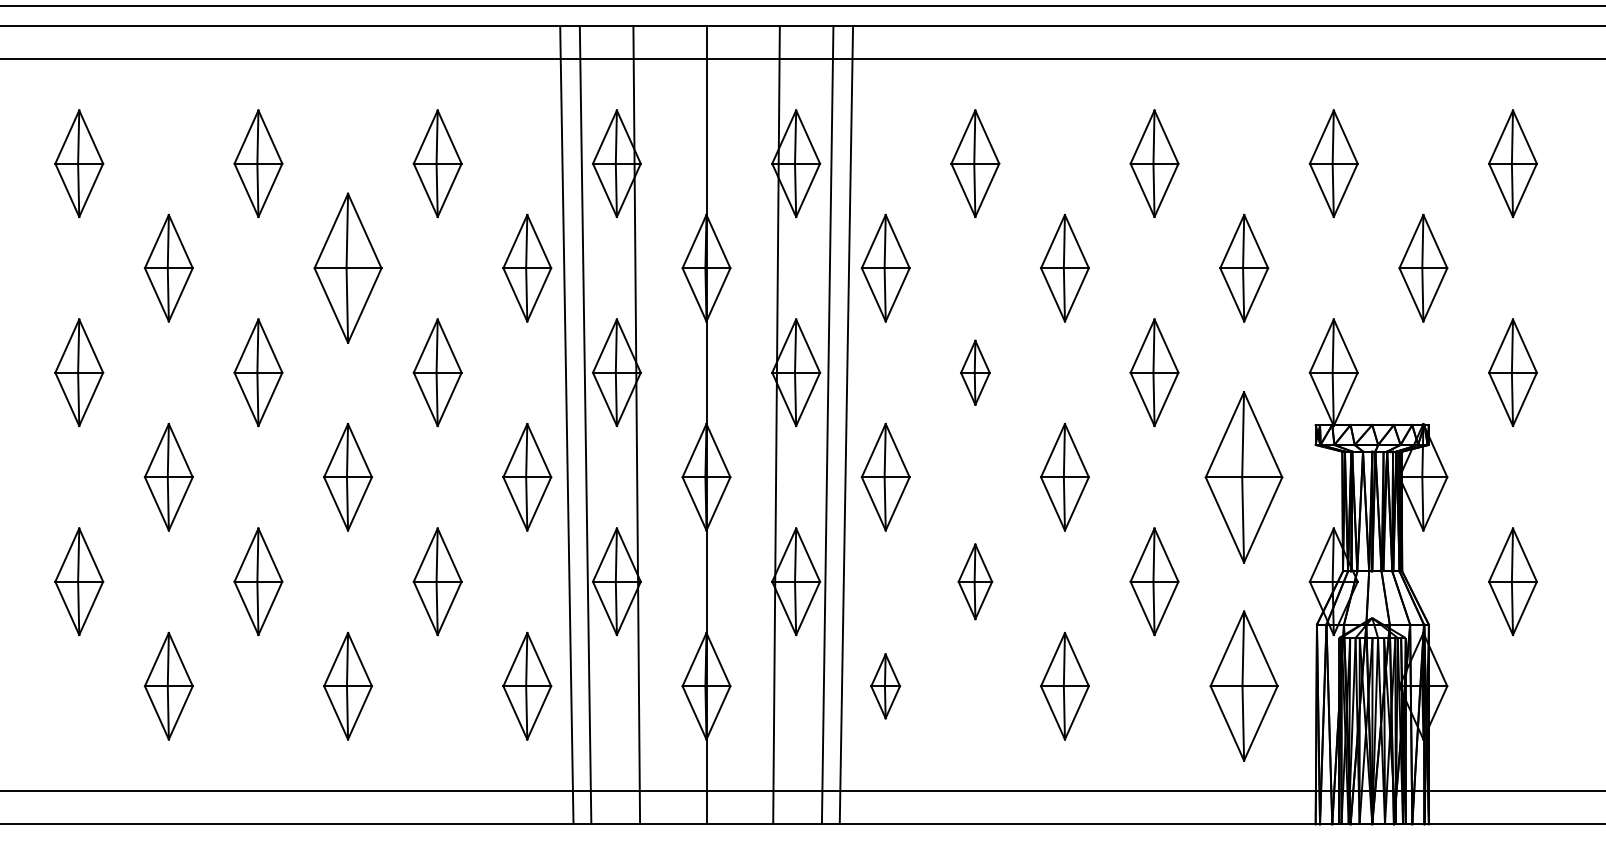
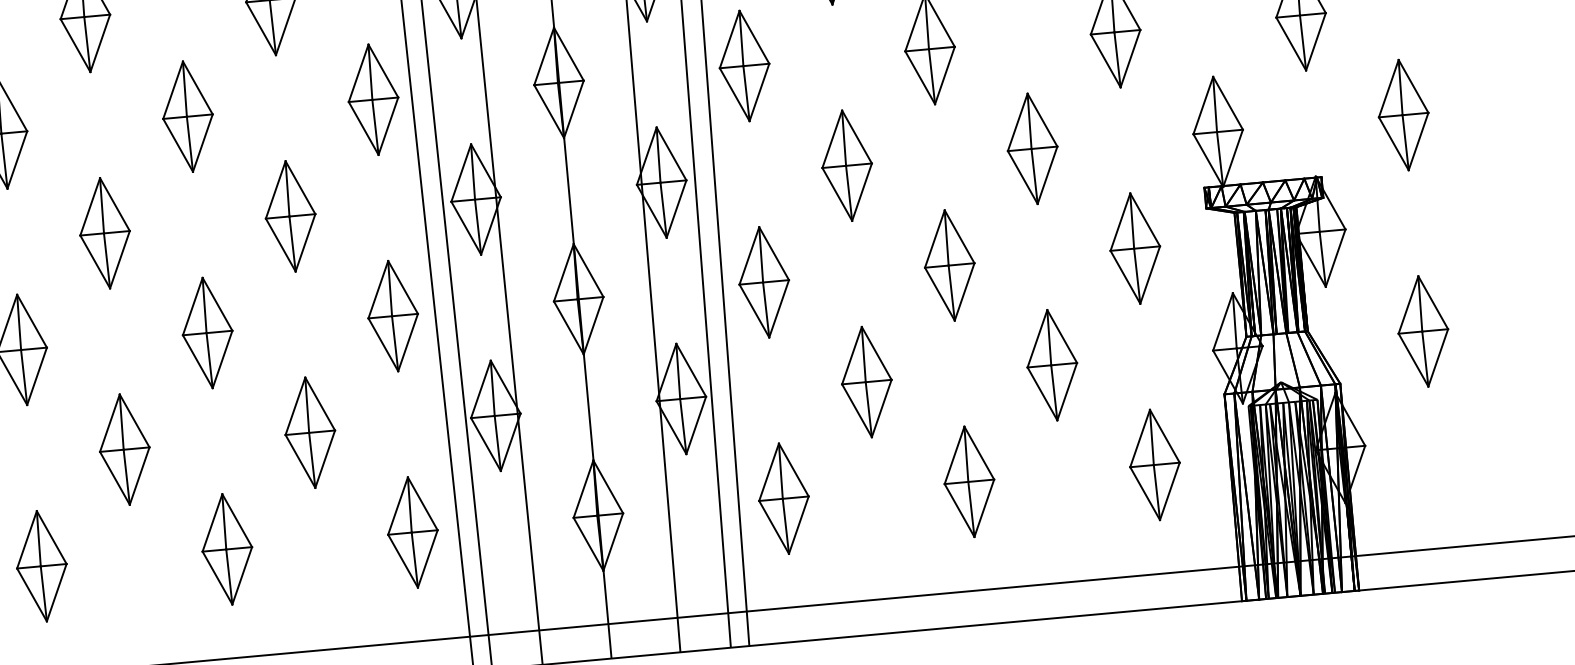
part: (347, 267) -> (187, 115), size x0.71
part: (975, 372) -> (847, 165), size x1.67
part: (1244, 476) -> (1135, 247), size x0.62
part: (975, 581) -> (866, 381), size x1.43
part: (885, 686) -> (783, 499), size x1.67
part: (1244, 686) -> (1155, 465), size x0.71

